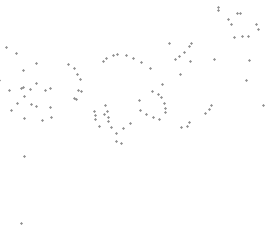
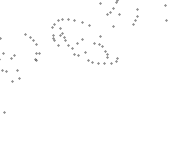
part: (208, 109) -> (135, 20), moved
part: (112, 124) -> (68, 42), moved
part: (185, 124) -> (114, 60), moved

